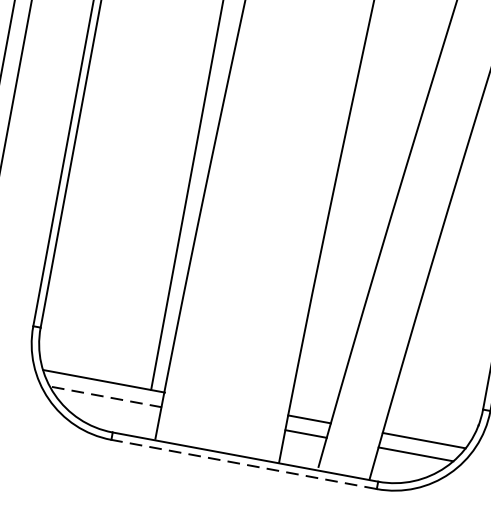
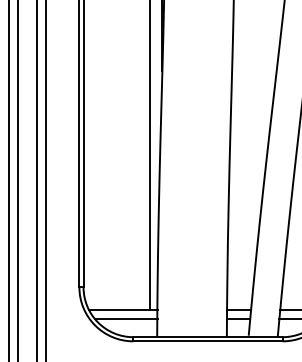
line: (106, 397) -> (126, 318), dashed -> solid
line: (244, 464) -> (208, 341), dashed -> solid

